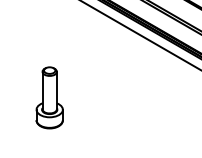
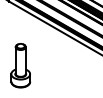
part: (49, 97) -> (20, 65), size x1.43

